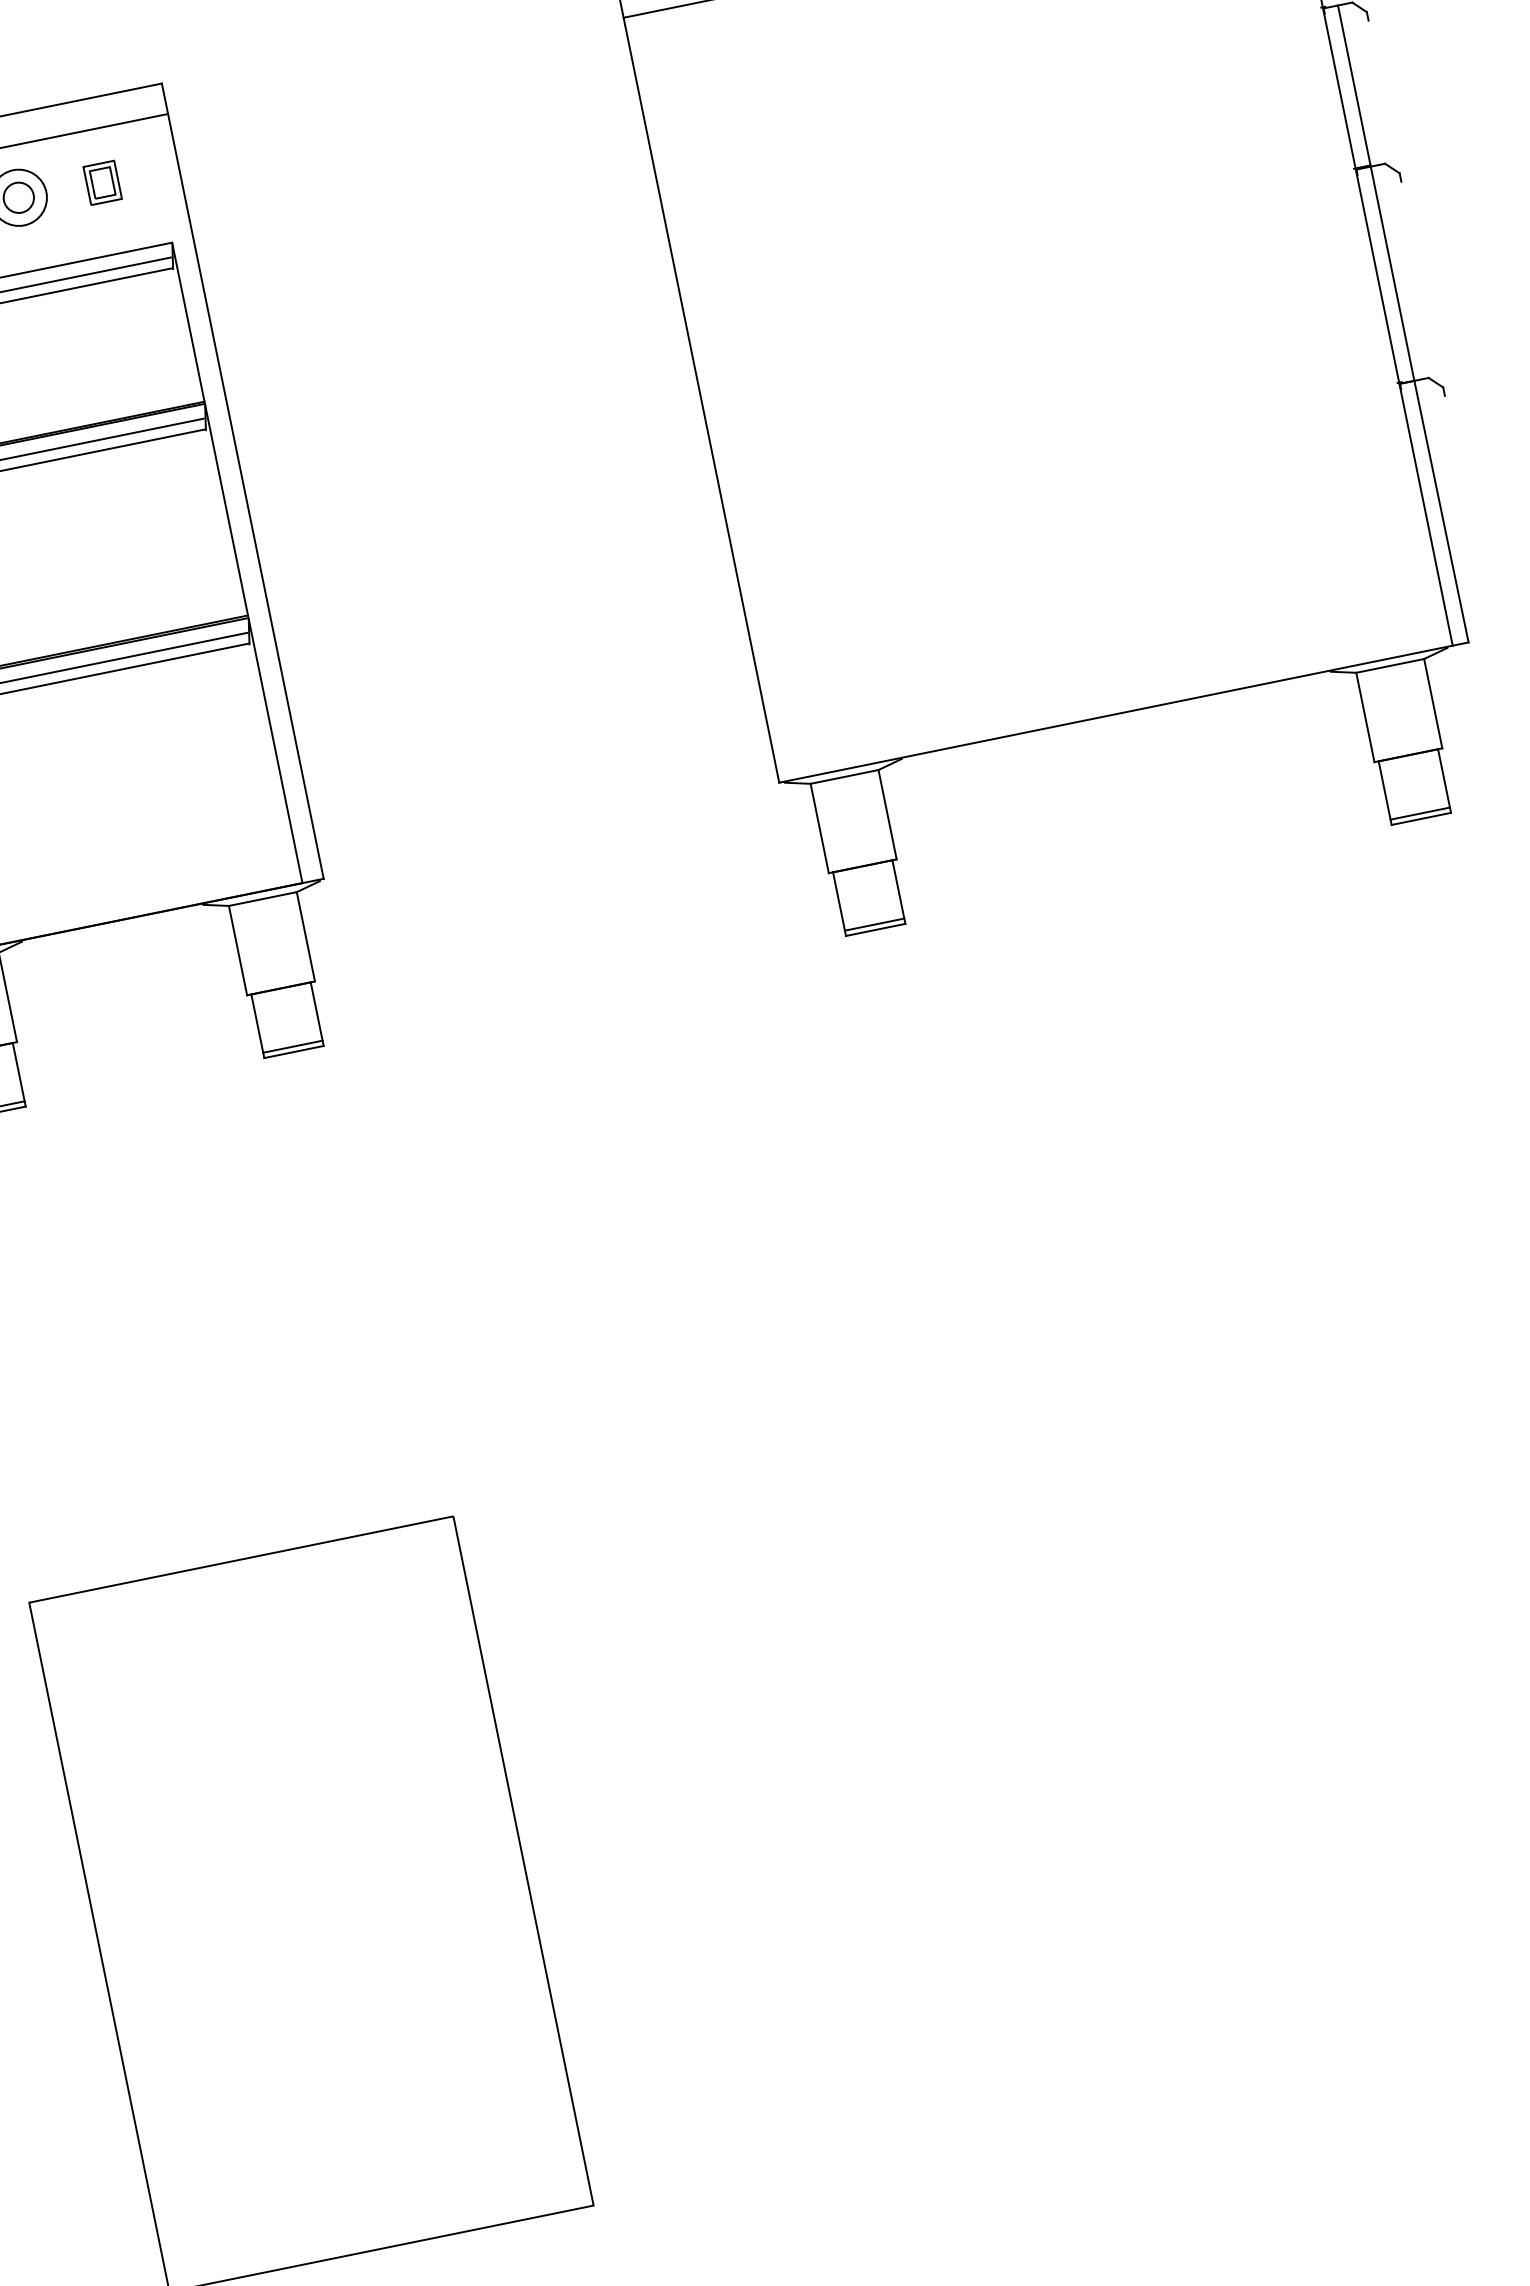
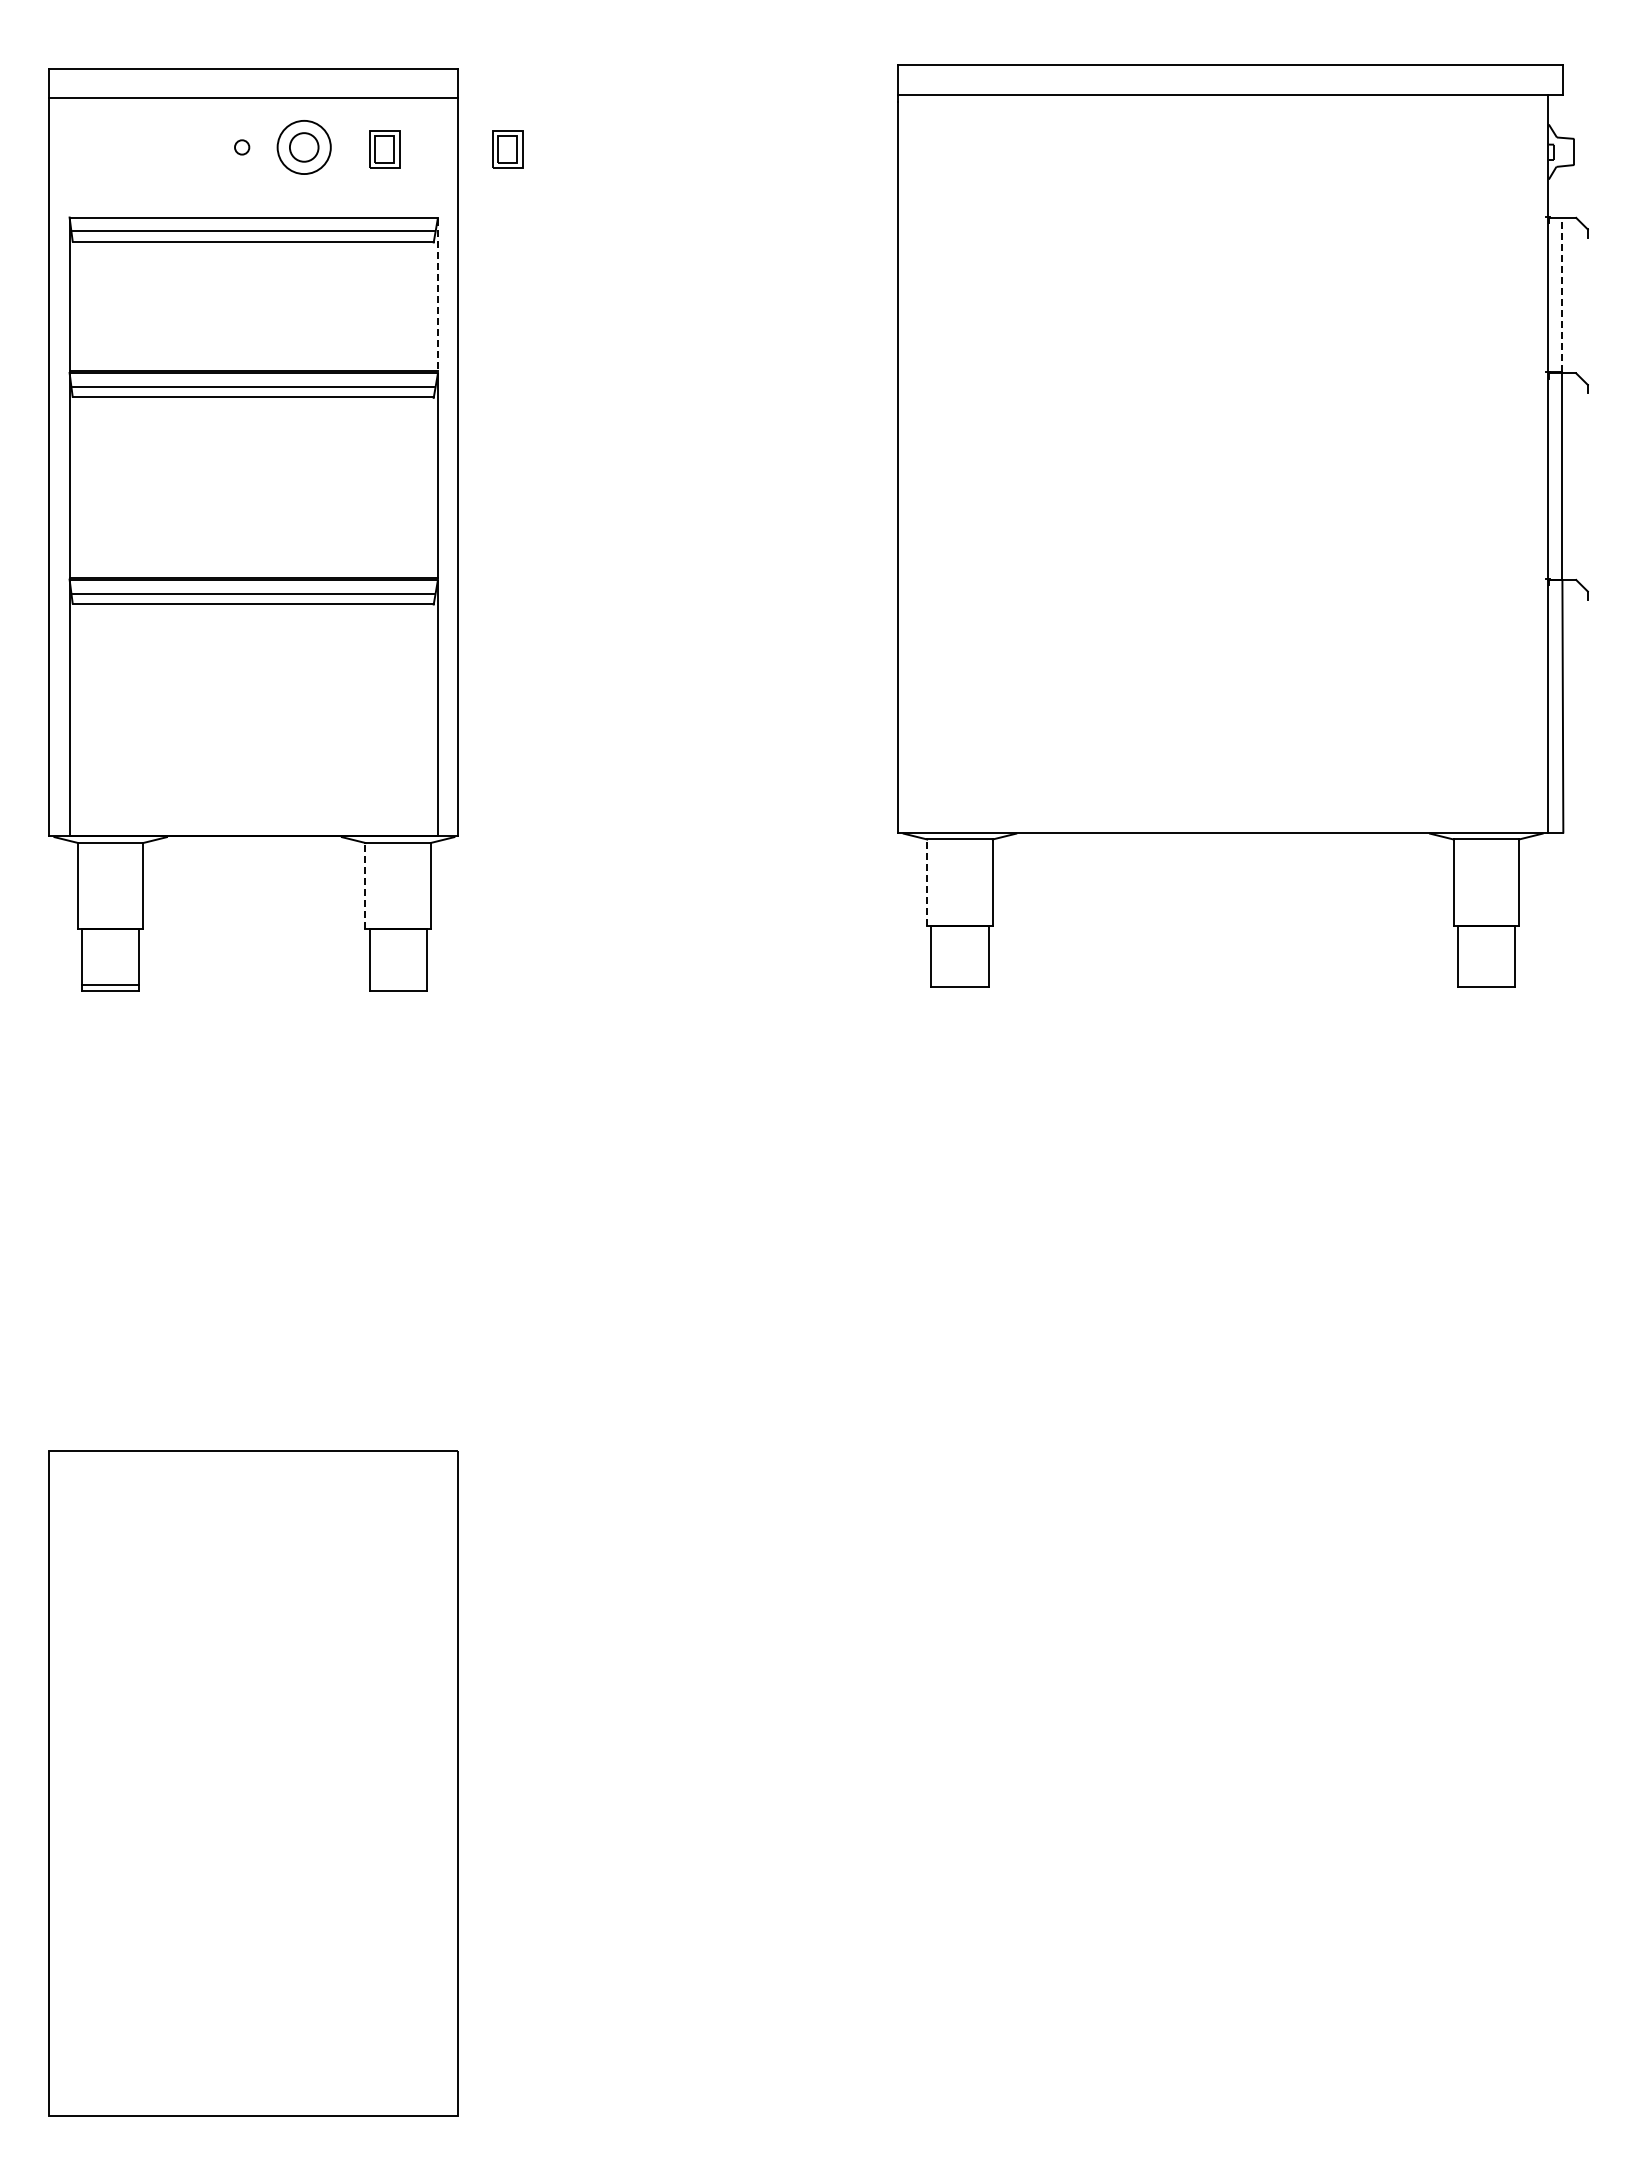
line: (1354, 84) -> (1562, 294), solid -> dashed
part: (229, 157) -> (507, 149), added
line: (188, 323) -> (437, 295), solid -> dashed
line: (1419, 813) -> (1485, 981), removed
line: (819, 828) -> (927, 882), solid -> dashed
line: (874, 924) -> (959, 981), removed
line: (238, 950) -> (365, 885), solid -> dashed
line: (292, 1046) -> (397, 985), removed

